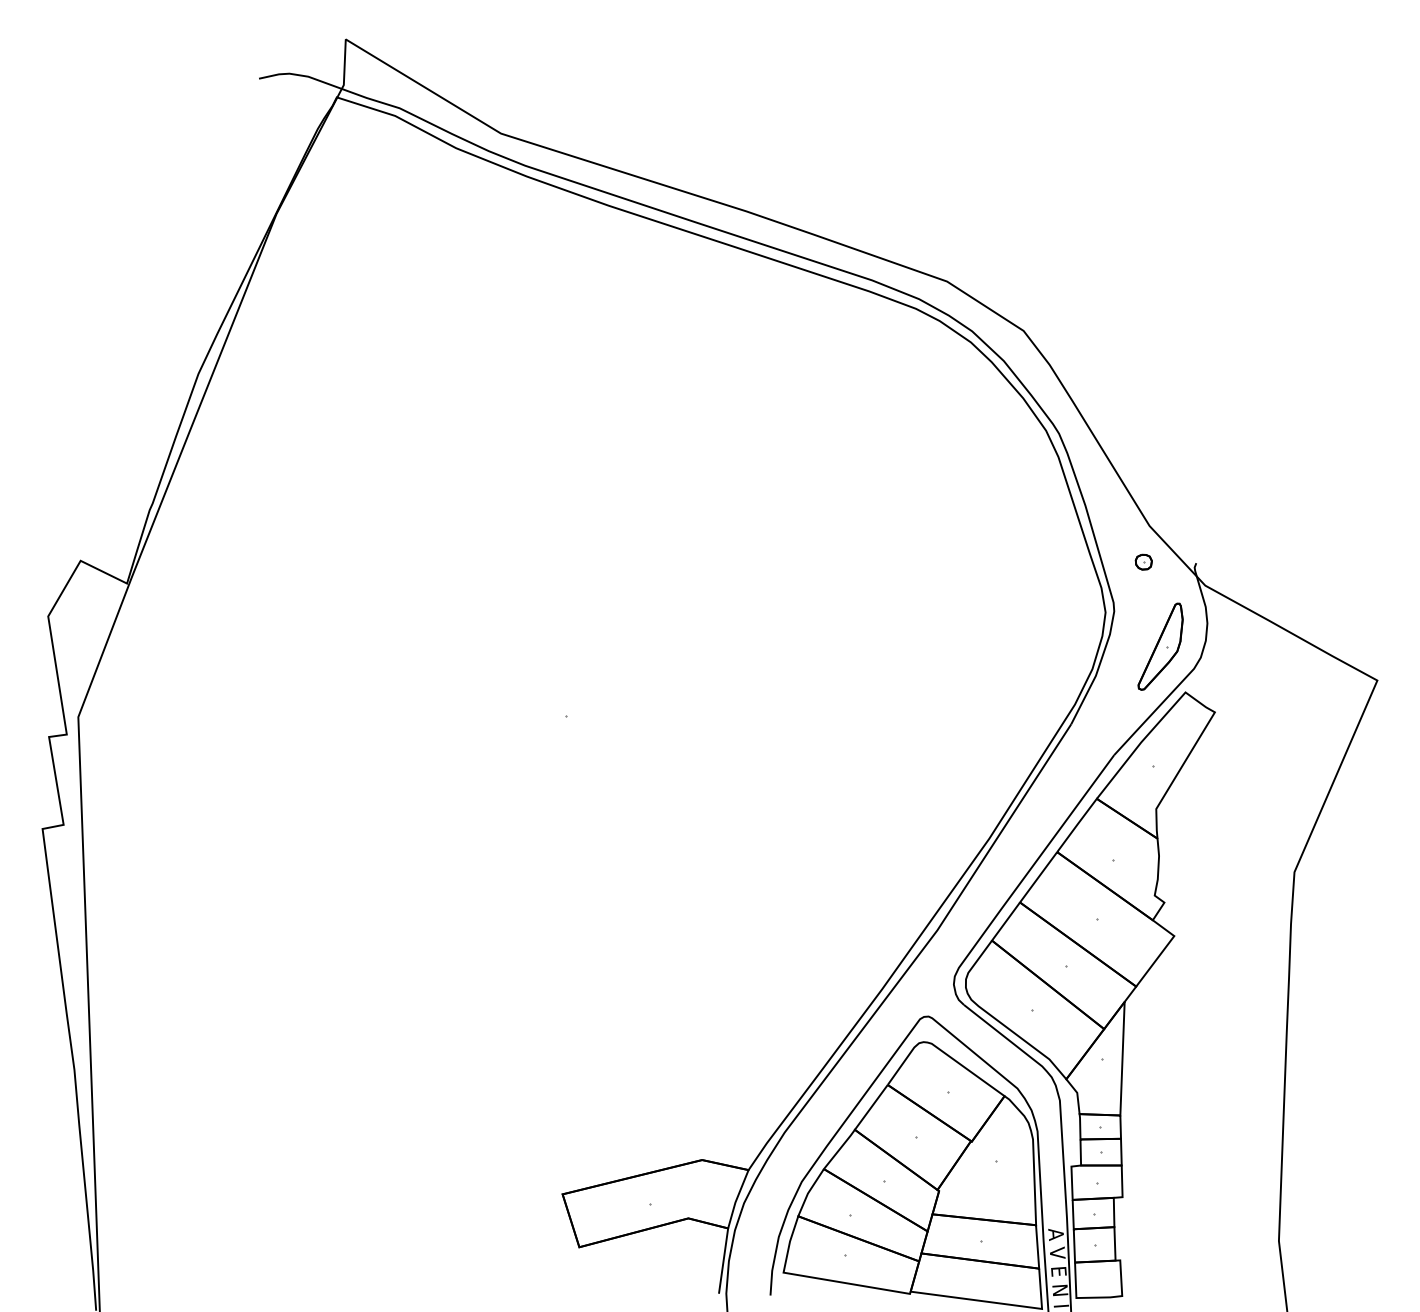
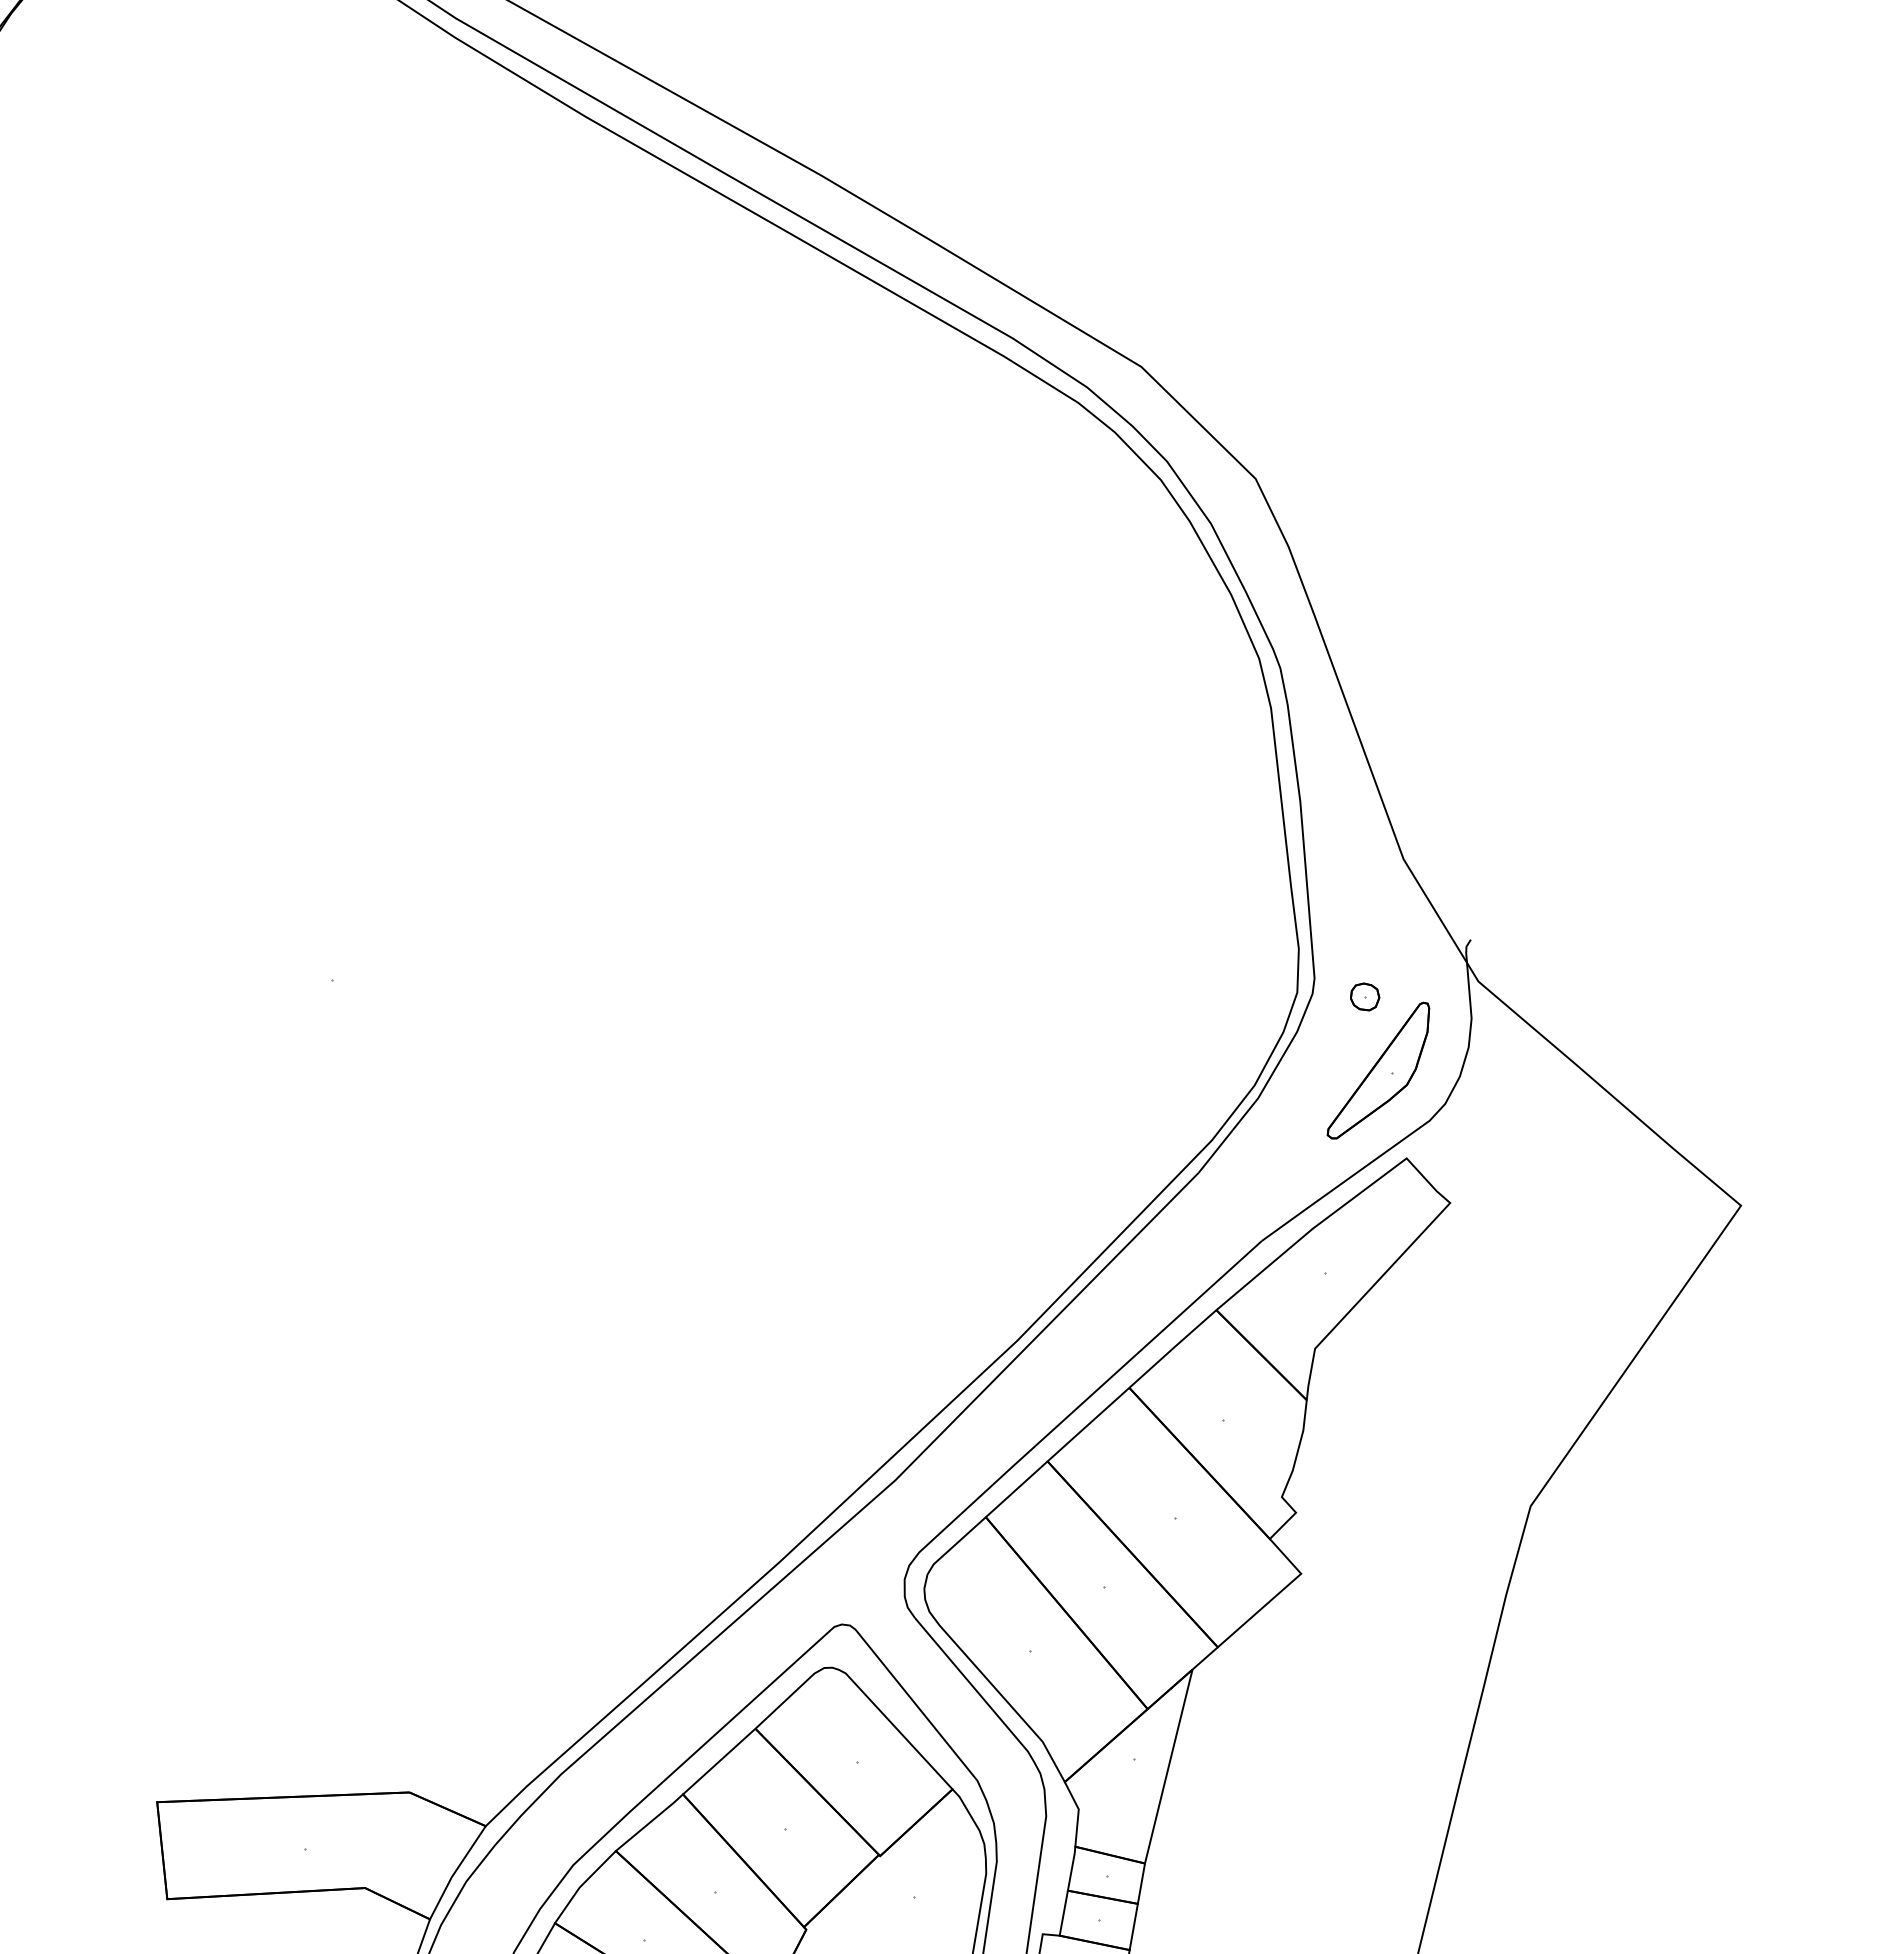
part: (1143, 561) -> (1364, 995), moved

